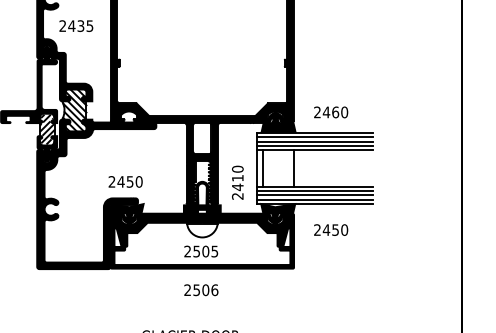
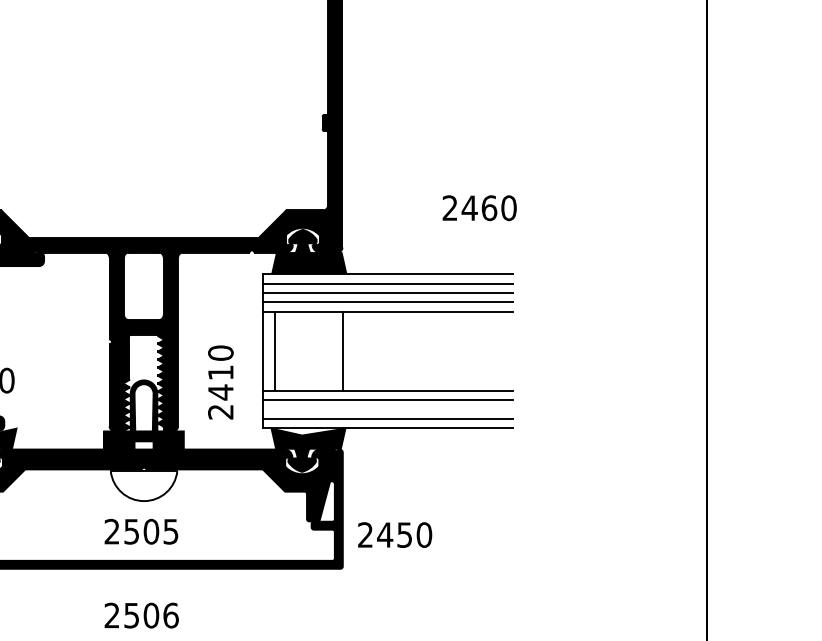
text: (331, 112) -> (480, 208), moved
line: (314, 195) -> (387, 410), removed
text: (331, 229) -> (395, 533), moved

